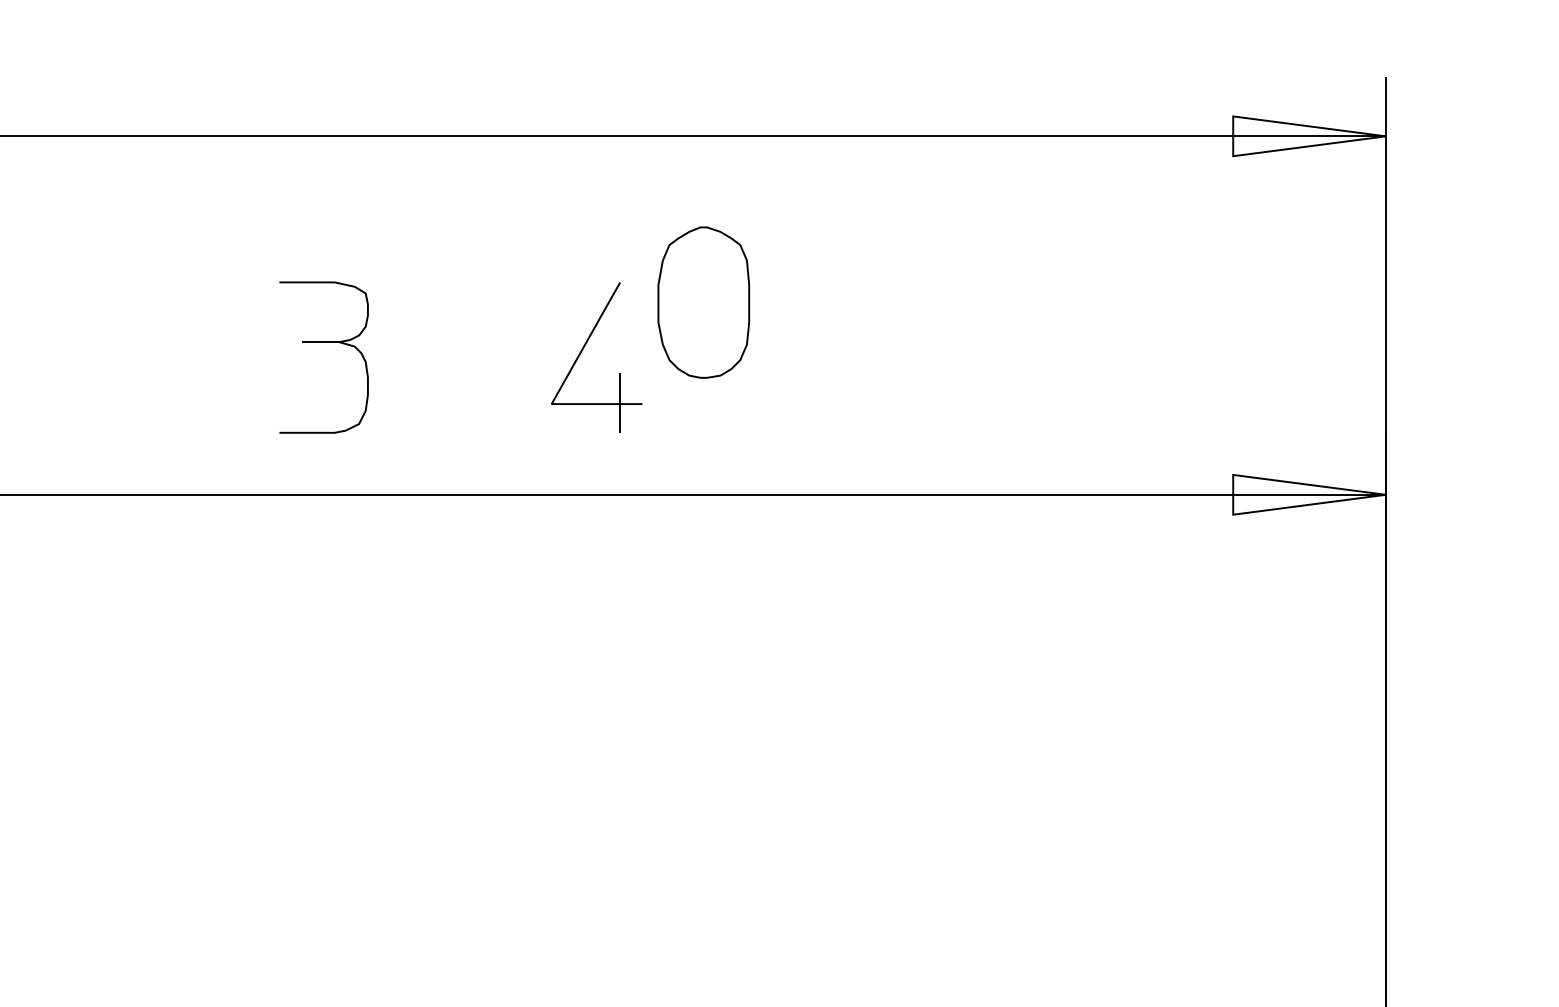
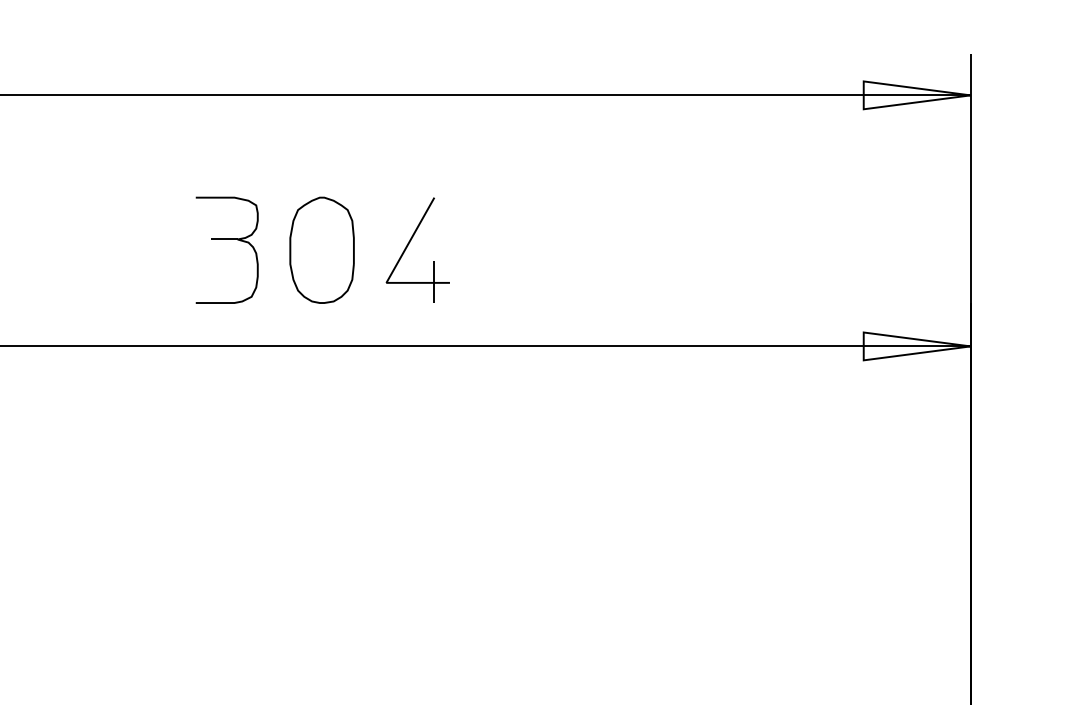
part: (703, 302) -> (321, 250), moved

